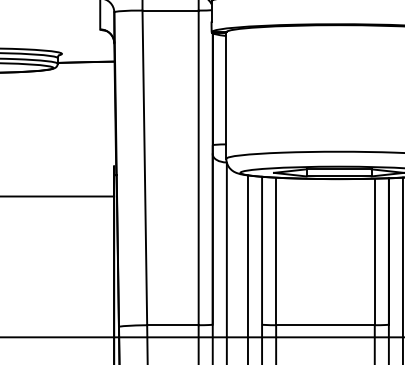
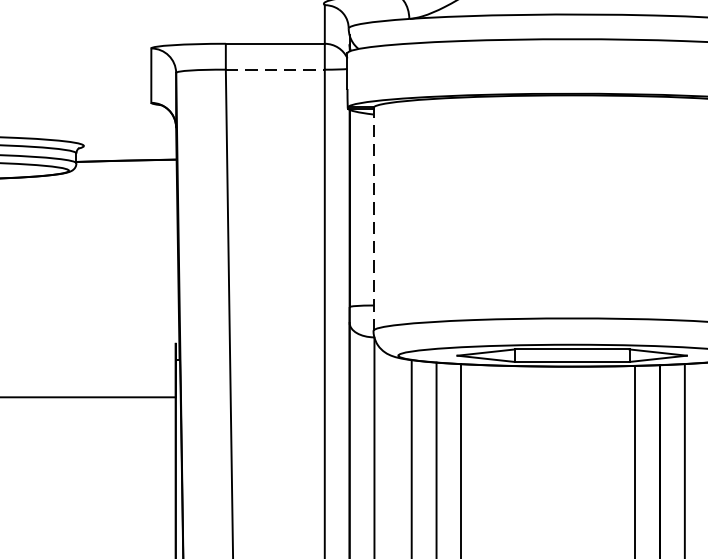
line: (171, 10) -> (276, 69), solid -> dashed
line: (226, 95) -> (373, 219), solid -> dashed

